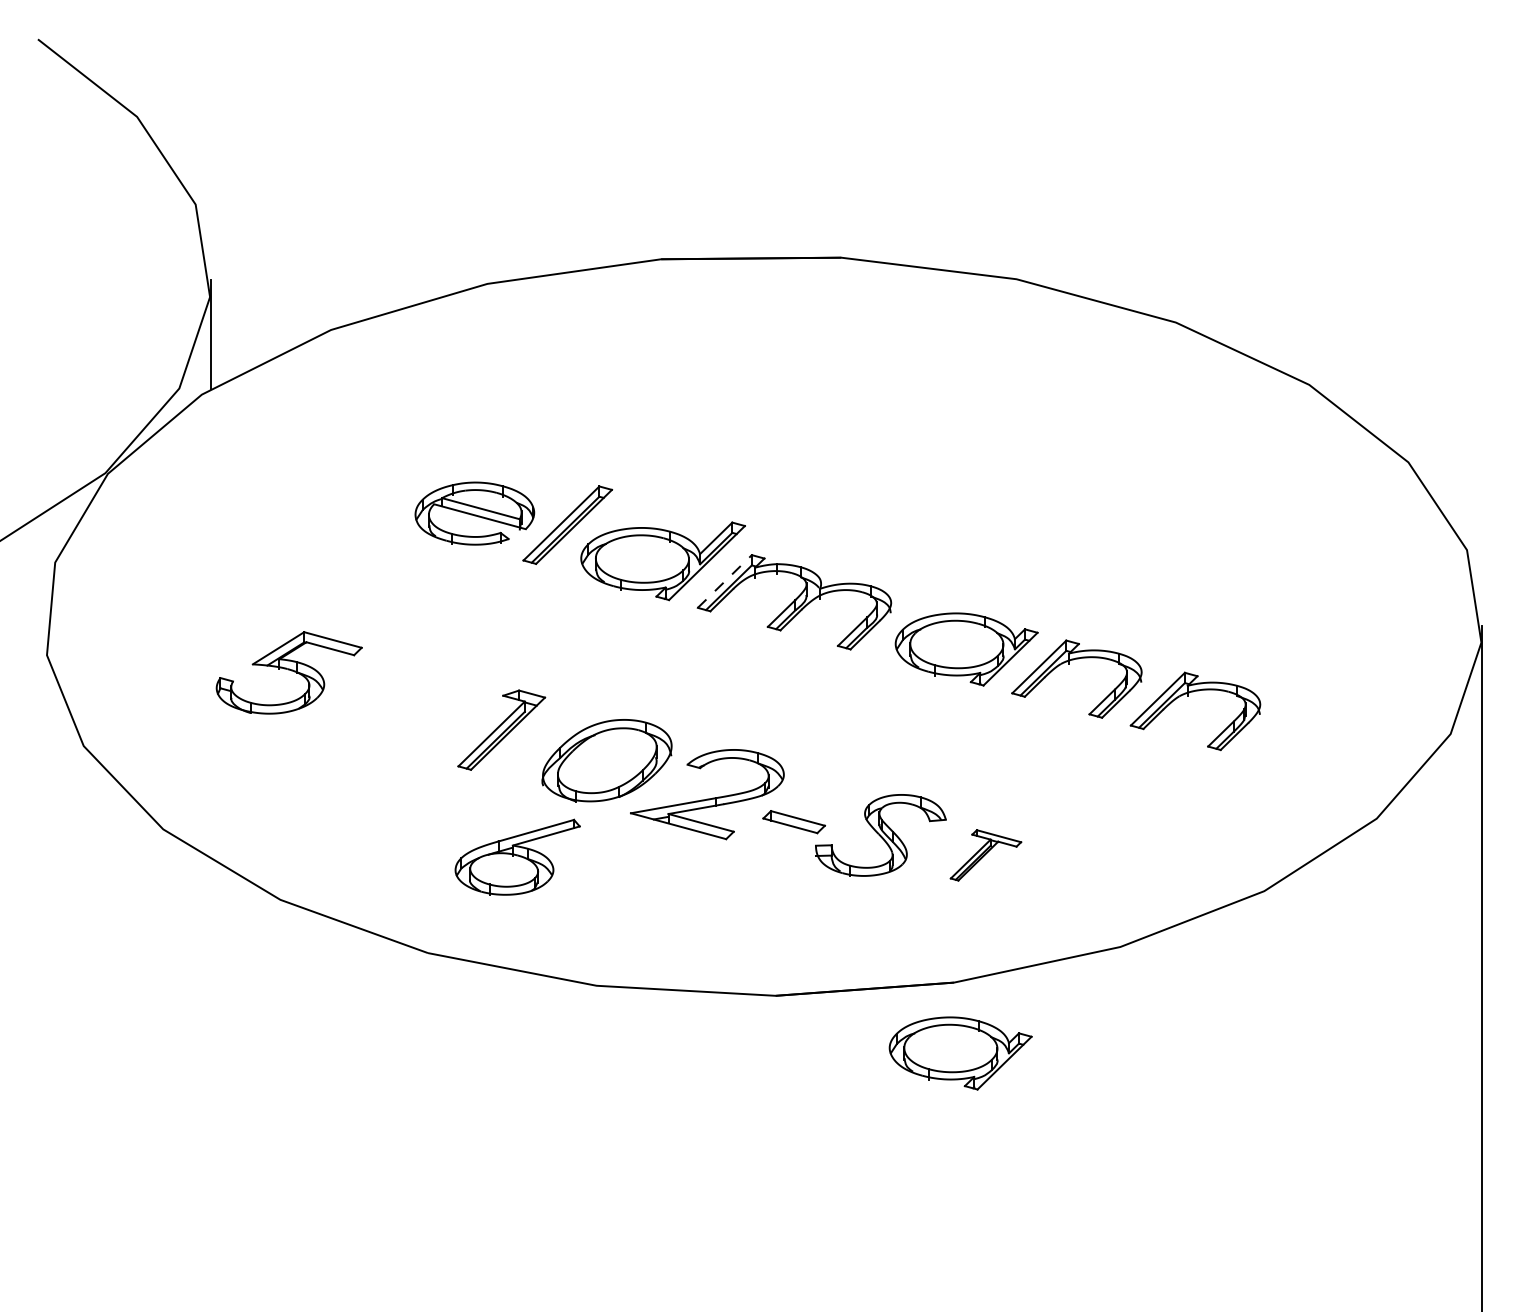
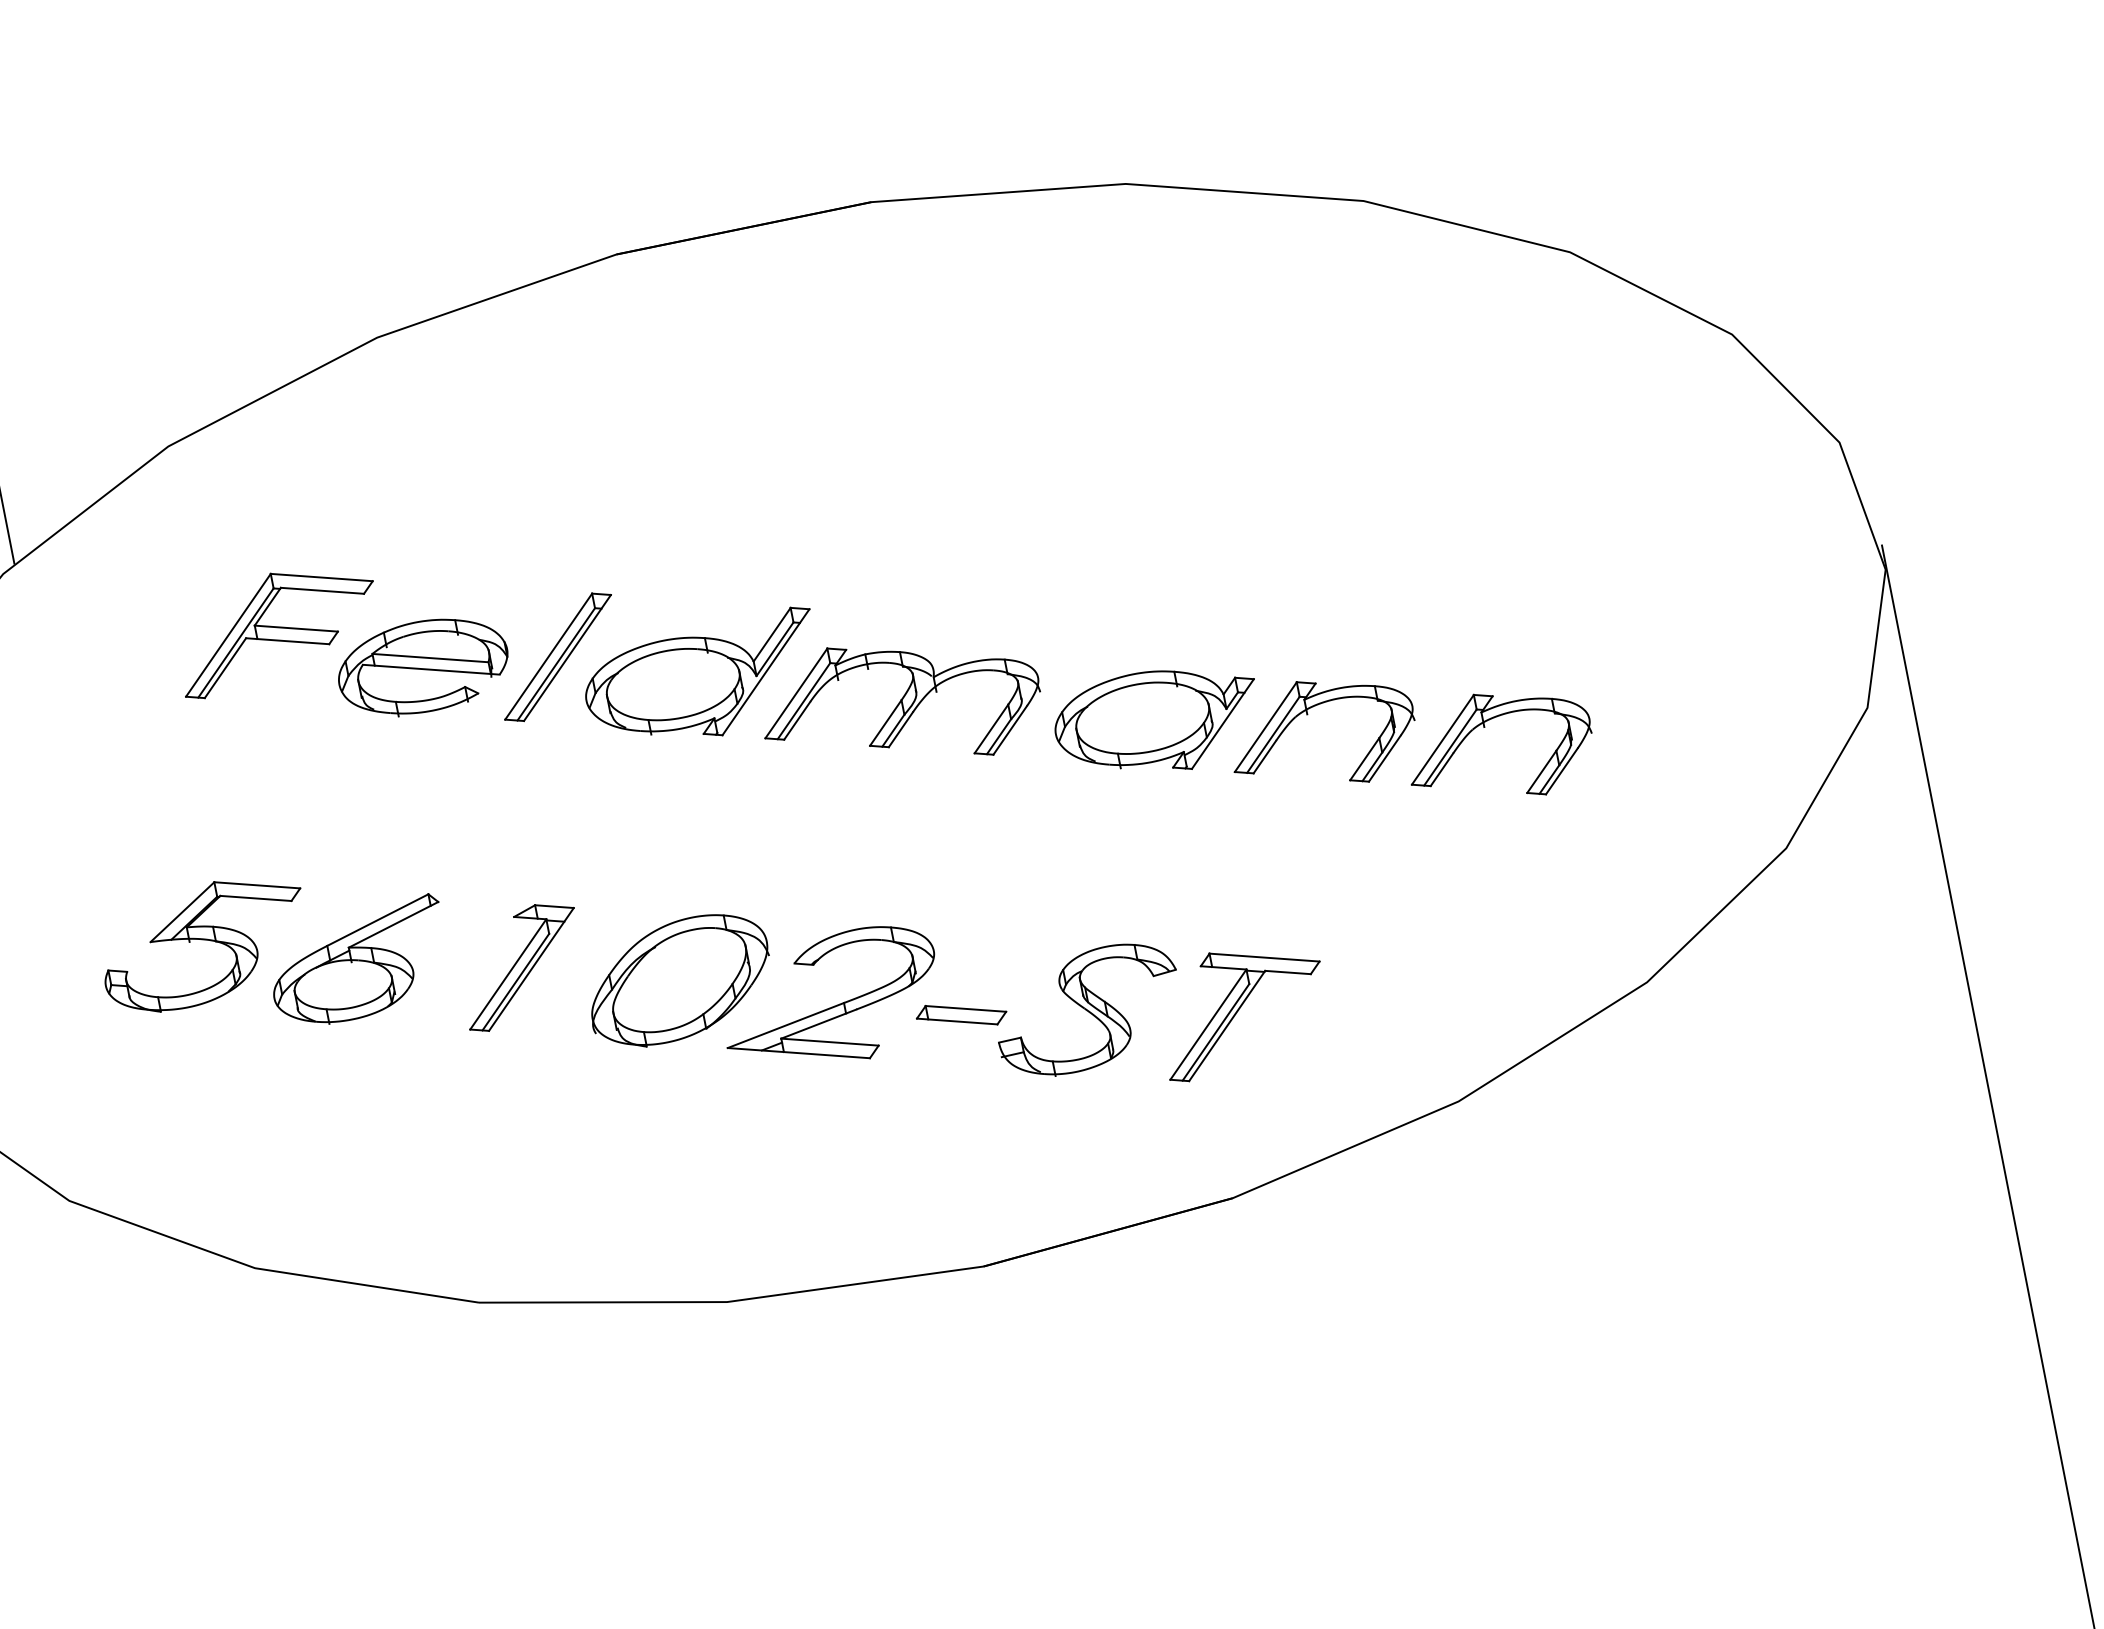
part: (380, 467) -> (276, 627), added
line: (724, 581) -> (795, 693), dashed -> solid
part: (985, 855) -> (1241, 1009), size x1.67
part: (517, 856) -> (358, 961), moved
part: (960, 1053) -> (1261, 1296), removed

